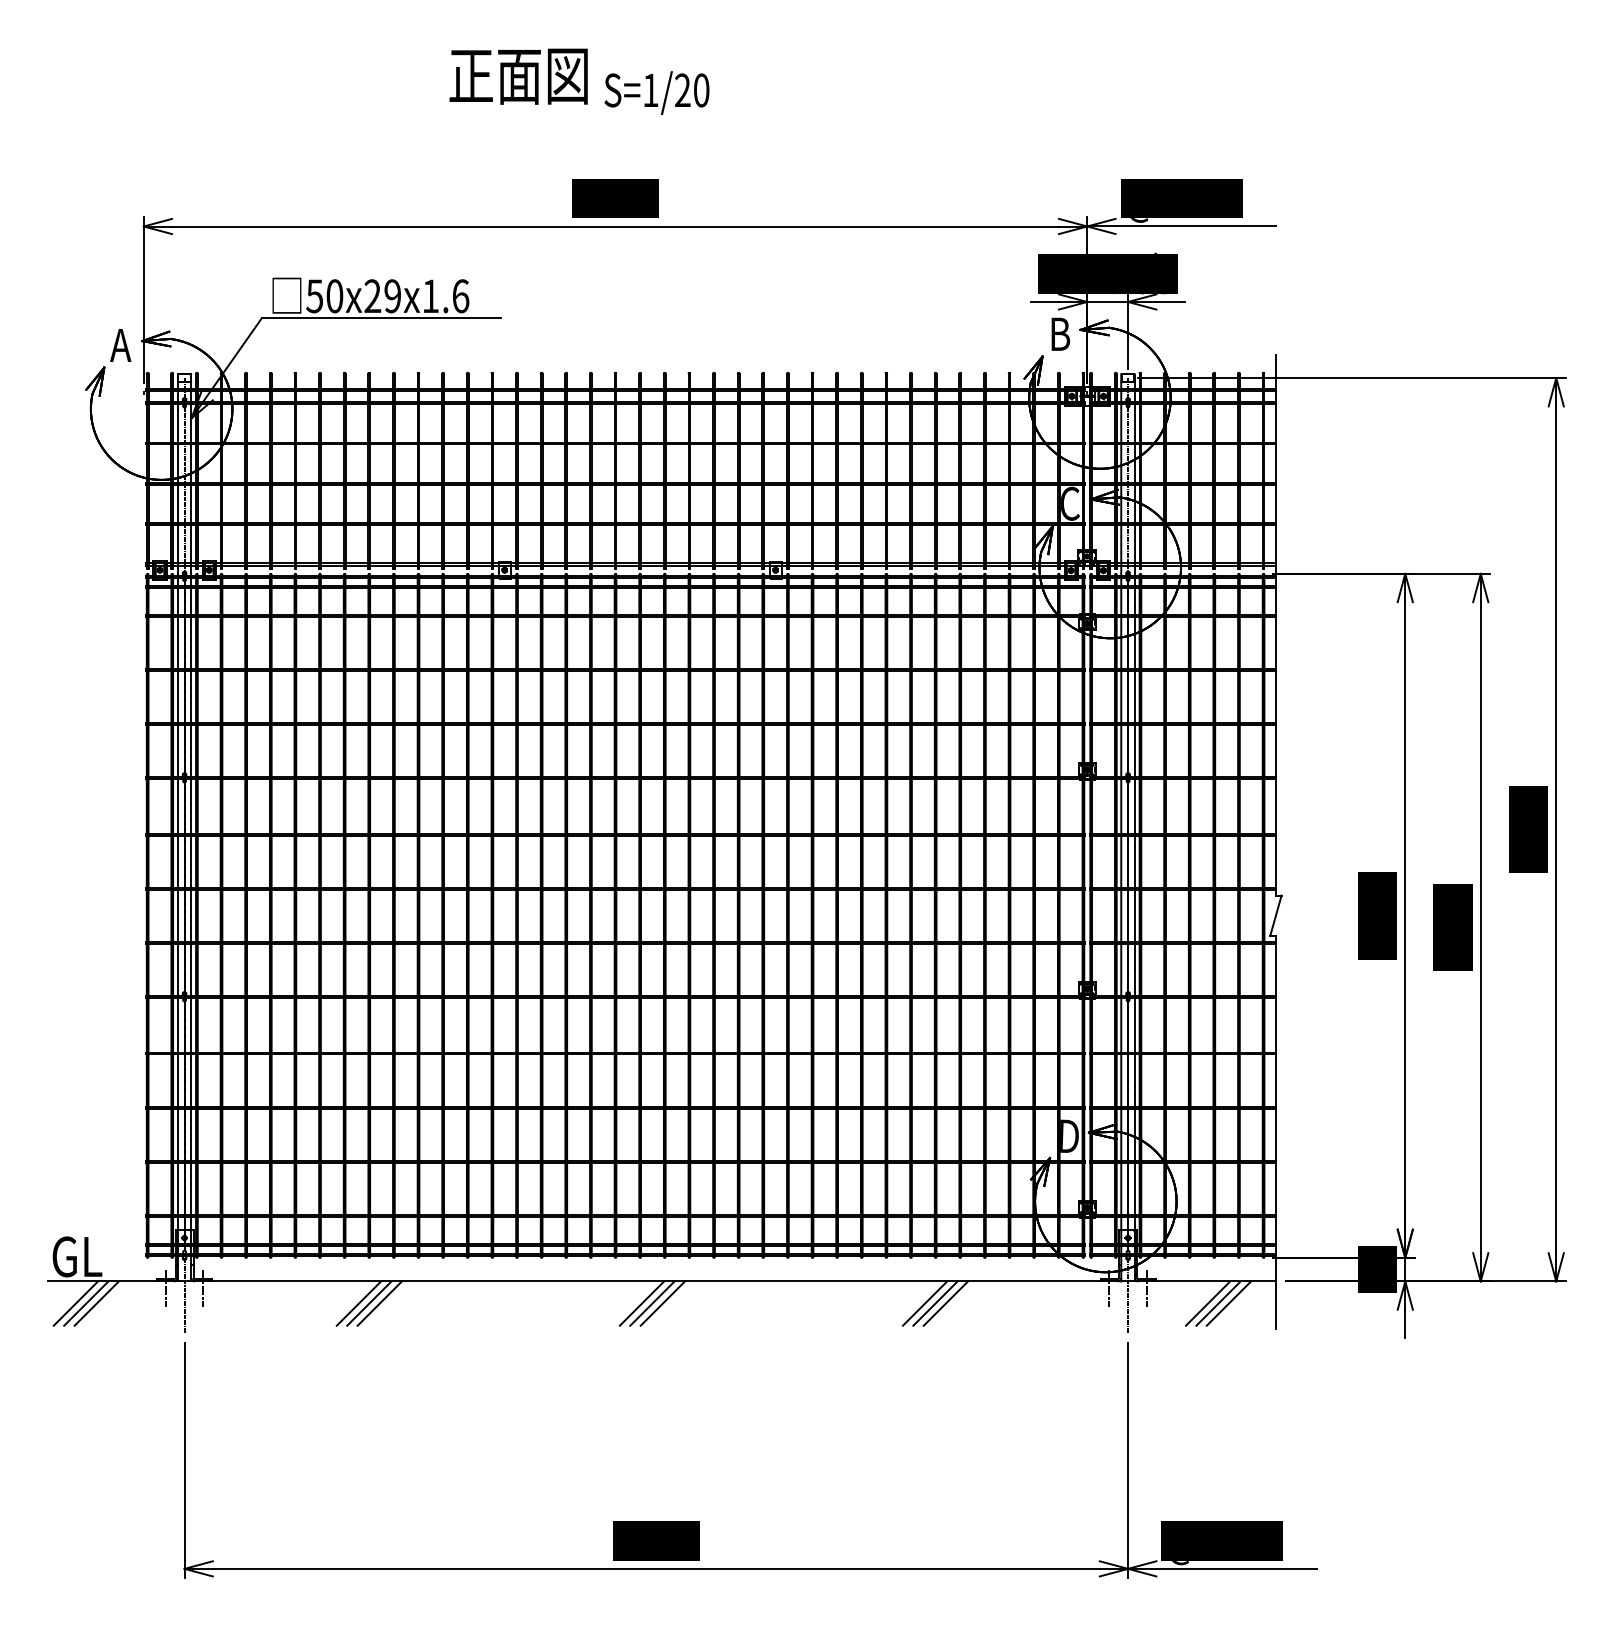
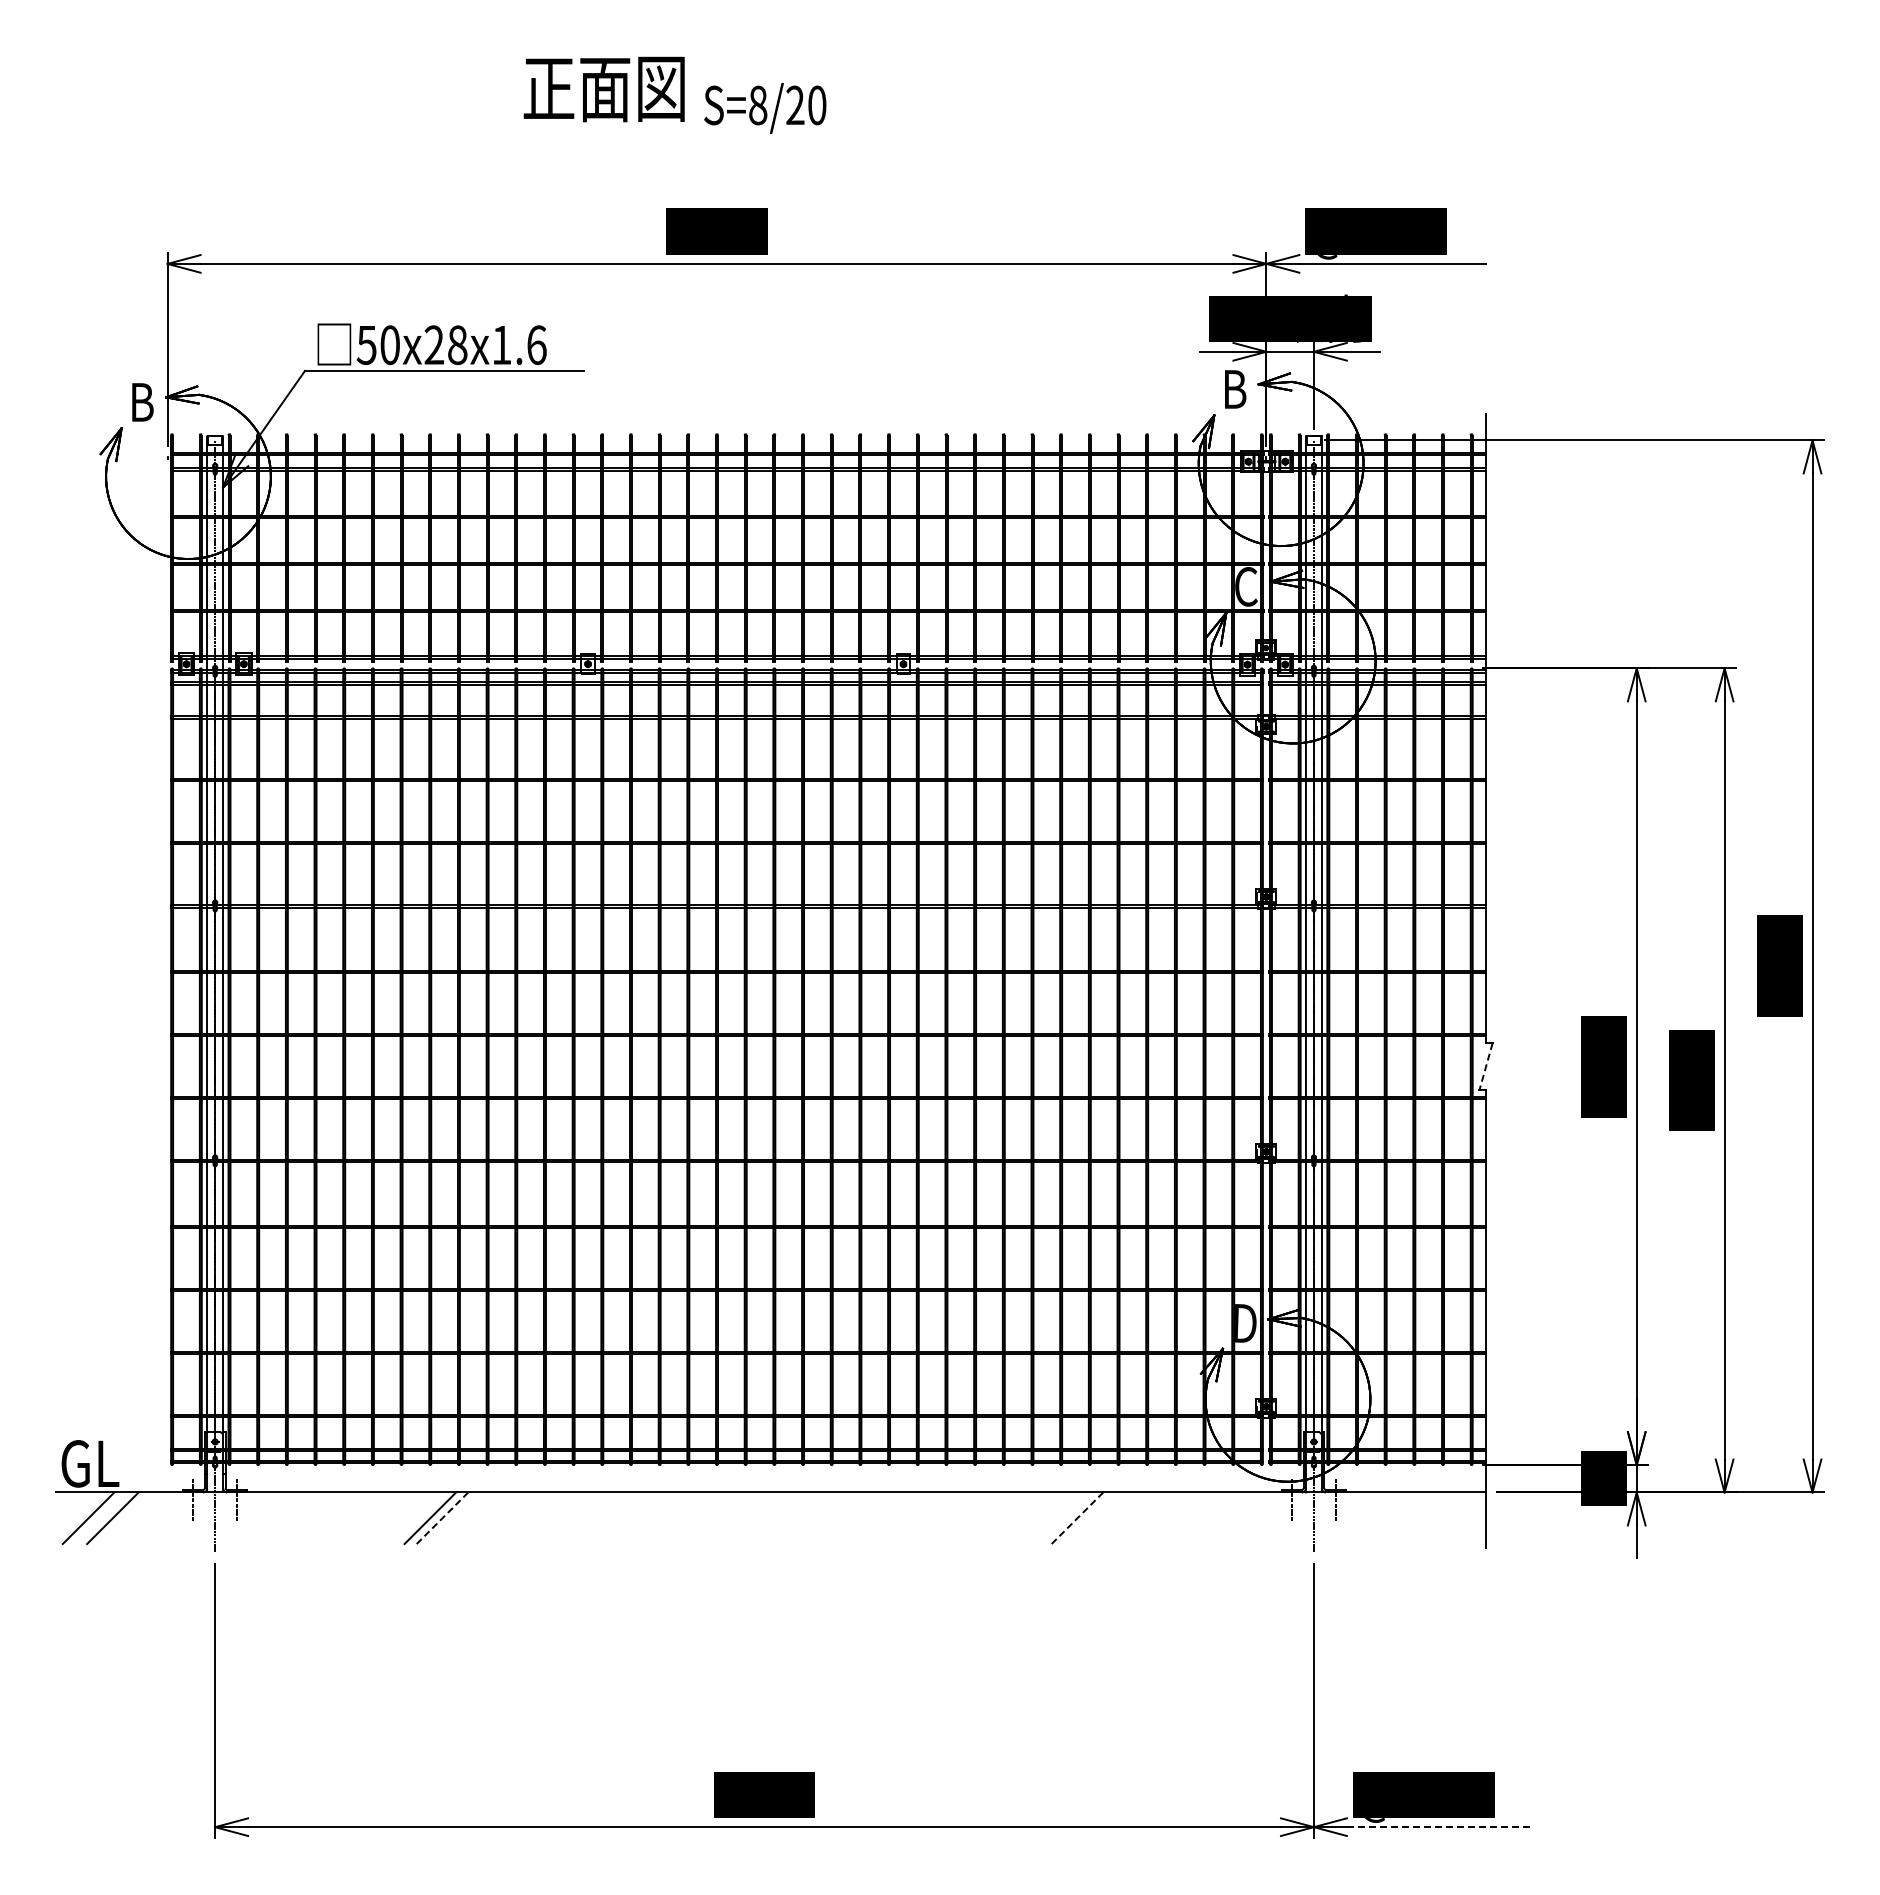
text: (651, 90) -> (758, 105), S=1/20 -> S=8/20
text: (392, 296) -> (457, 345), 50x29x1.6 -> 50x28x1.6
text: (120, 345) -> (140, 402), A -> B
line: (1275, 916) -> (1485, 1067), solid -> dashed
line: (379, 1302) -> (442, 1517), solid -> dashed
line: (925, 1302) -> (1077, 1517), solid -> dashed
line: (86, 1303) -> (100, 1518), removed
line: (359, 1303) -> (418, 1518), removed
line: (641, 1303) -> (747, 1518), removed
line: (652, 1303) -> (759, 1518), removed
line: (662, 1303) -> (771, 1518), removed
line: (935, 1303) -> (1089, 1518), removed
line: (945, 1303) -> (1101, 1518), removed
line: (1207, 1303) -> (1406, 1518), removed
line: (1218, 1303) -> (1419, 1518), removed
line: (1229, 1303) -> (1431, 1518), removed
line: (1236, 1569) -> (1440, 1827), solid -> dashed

